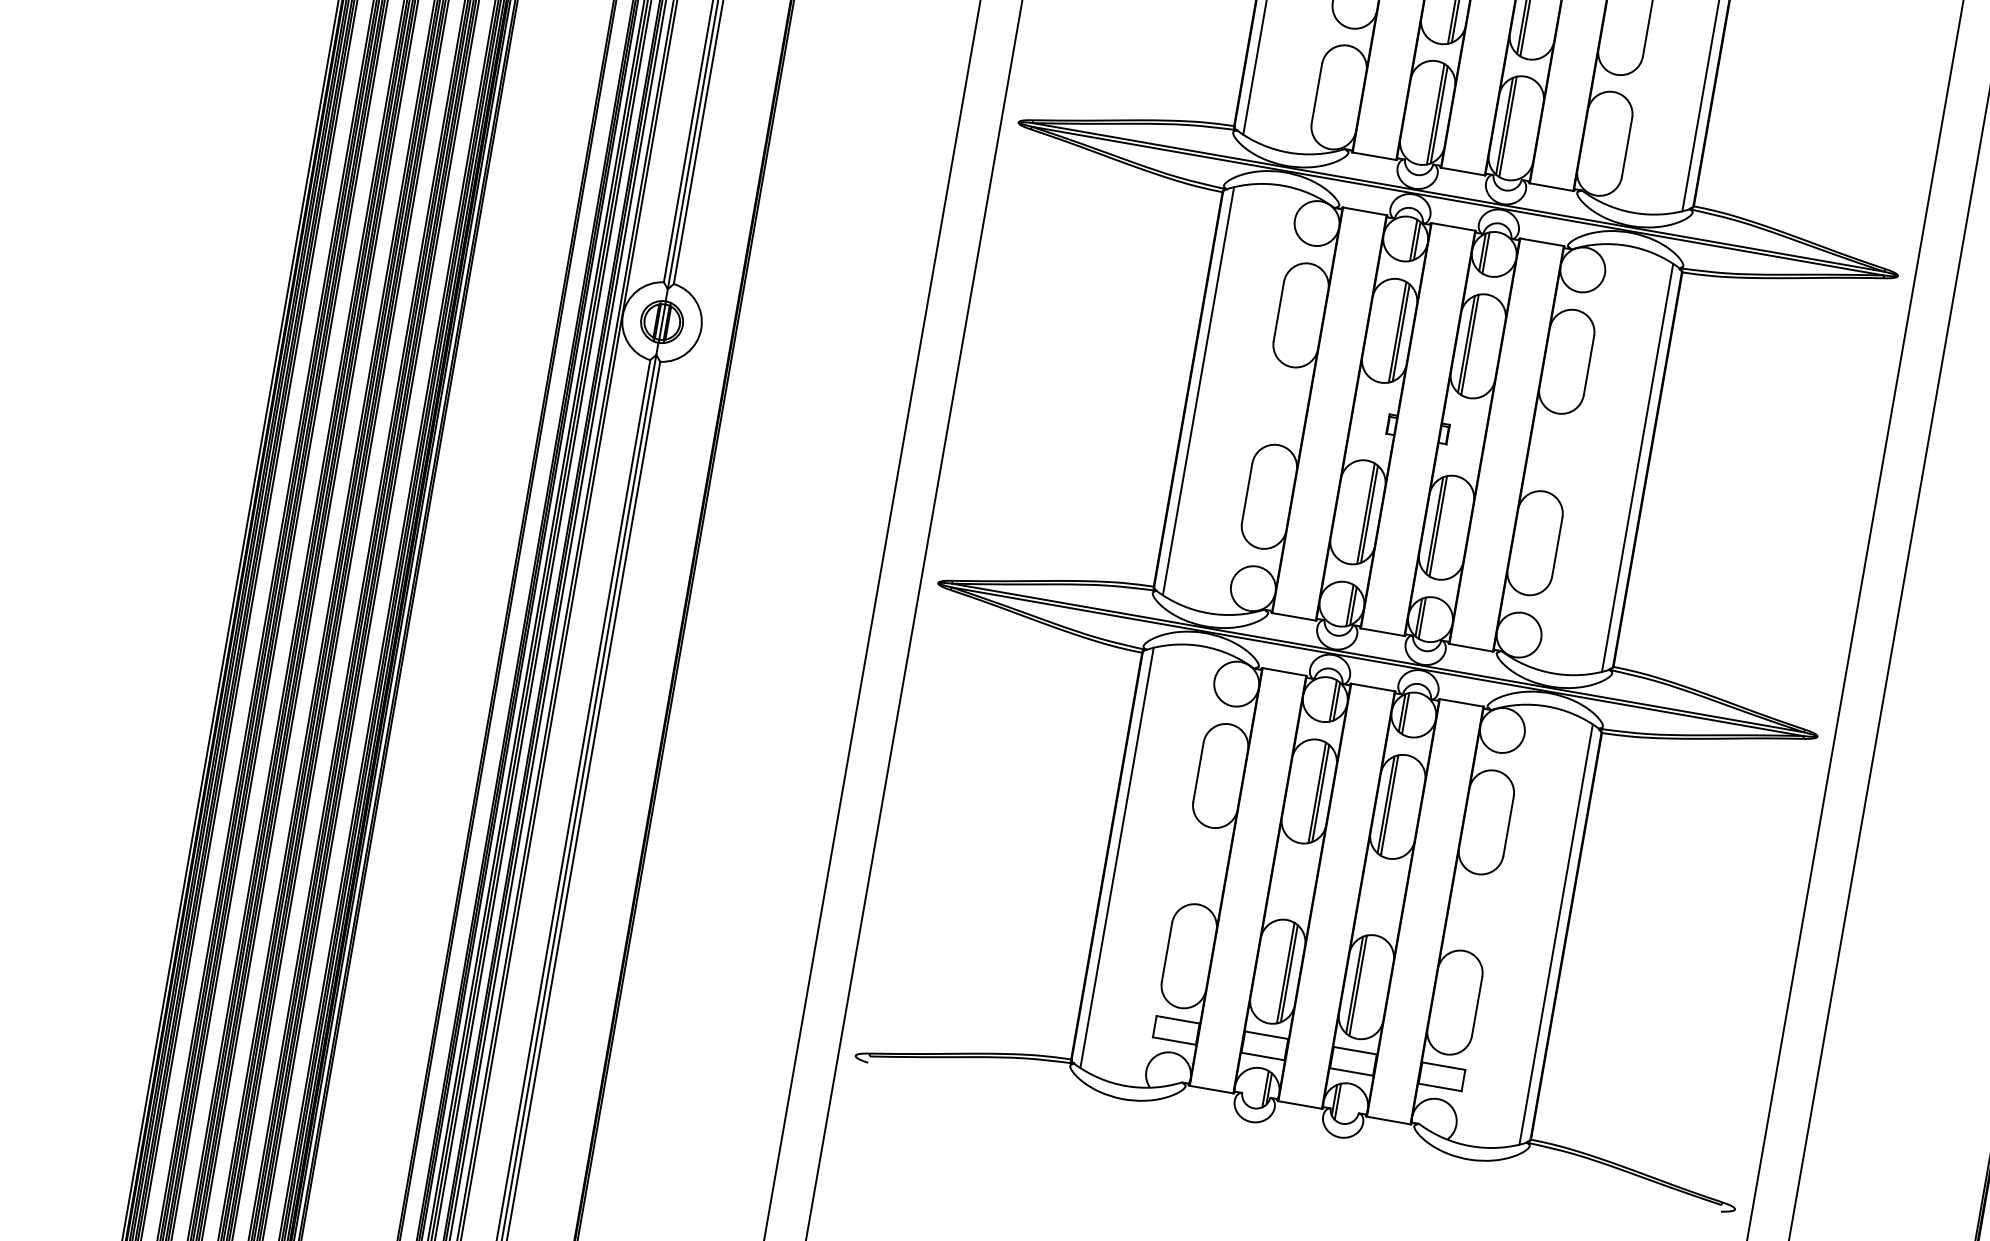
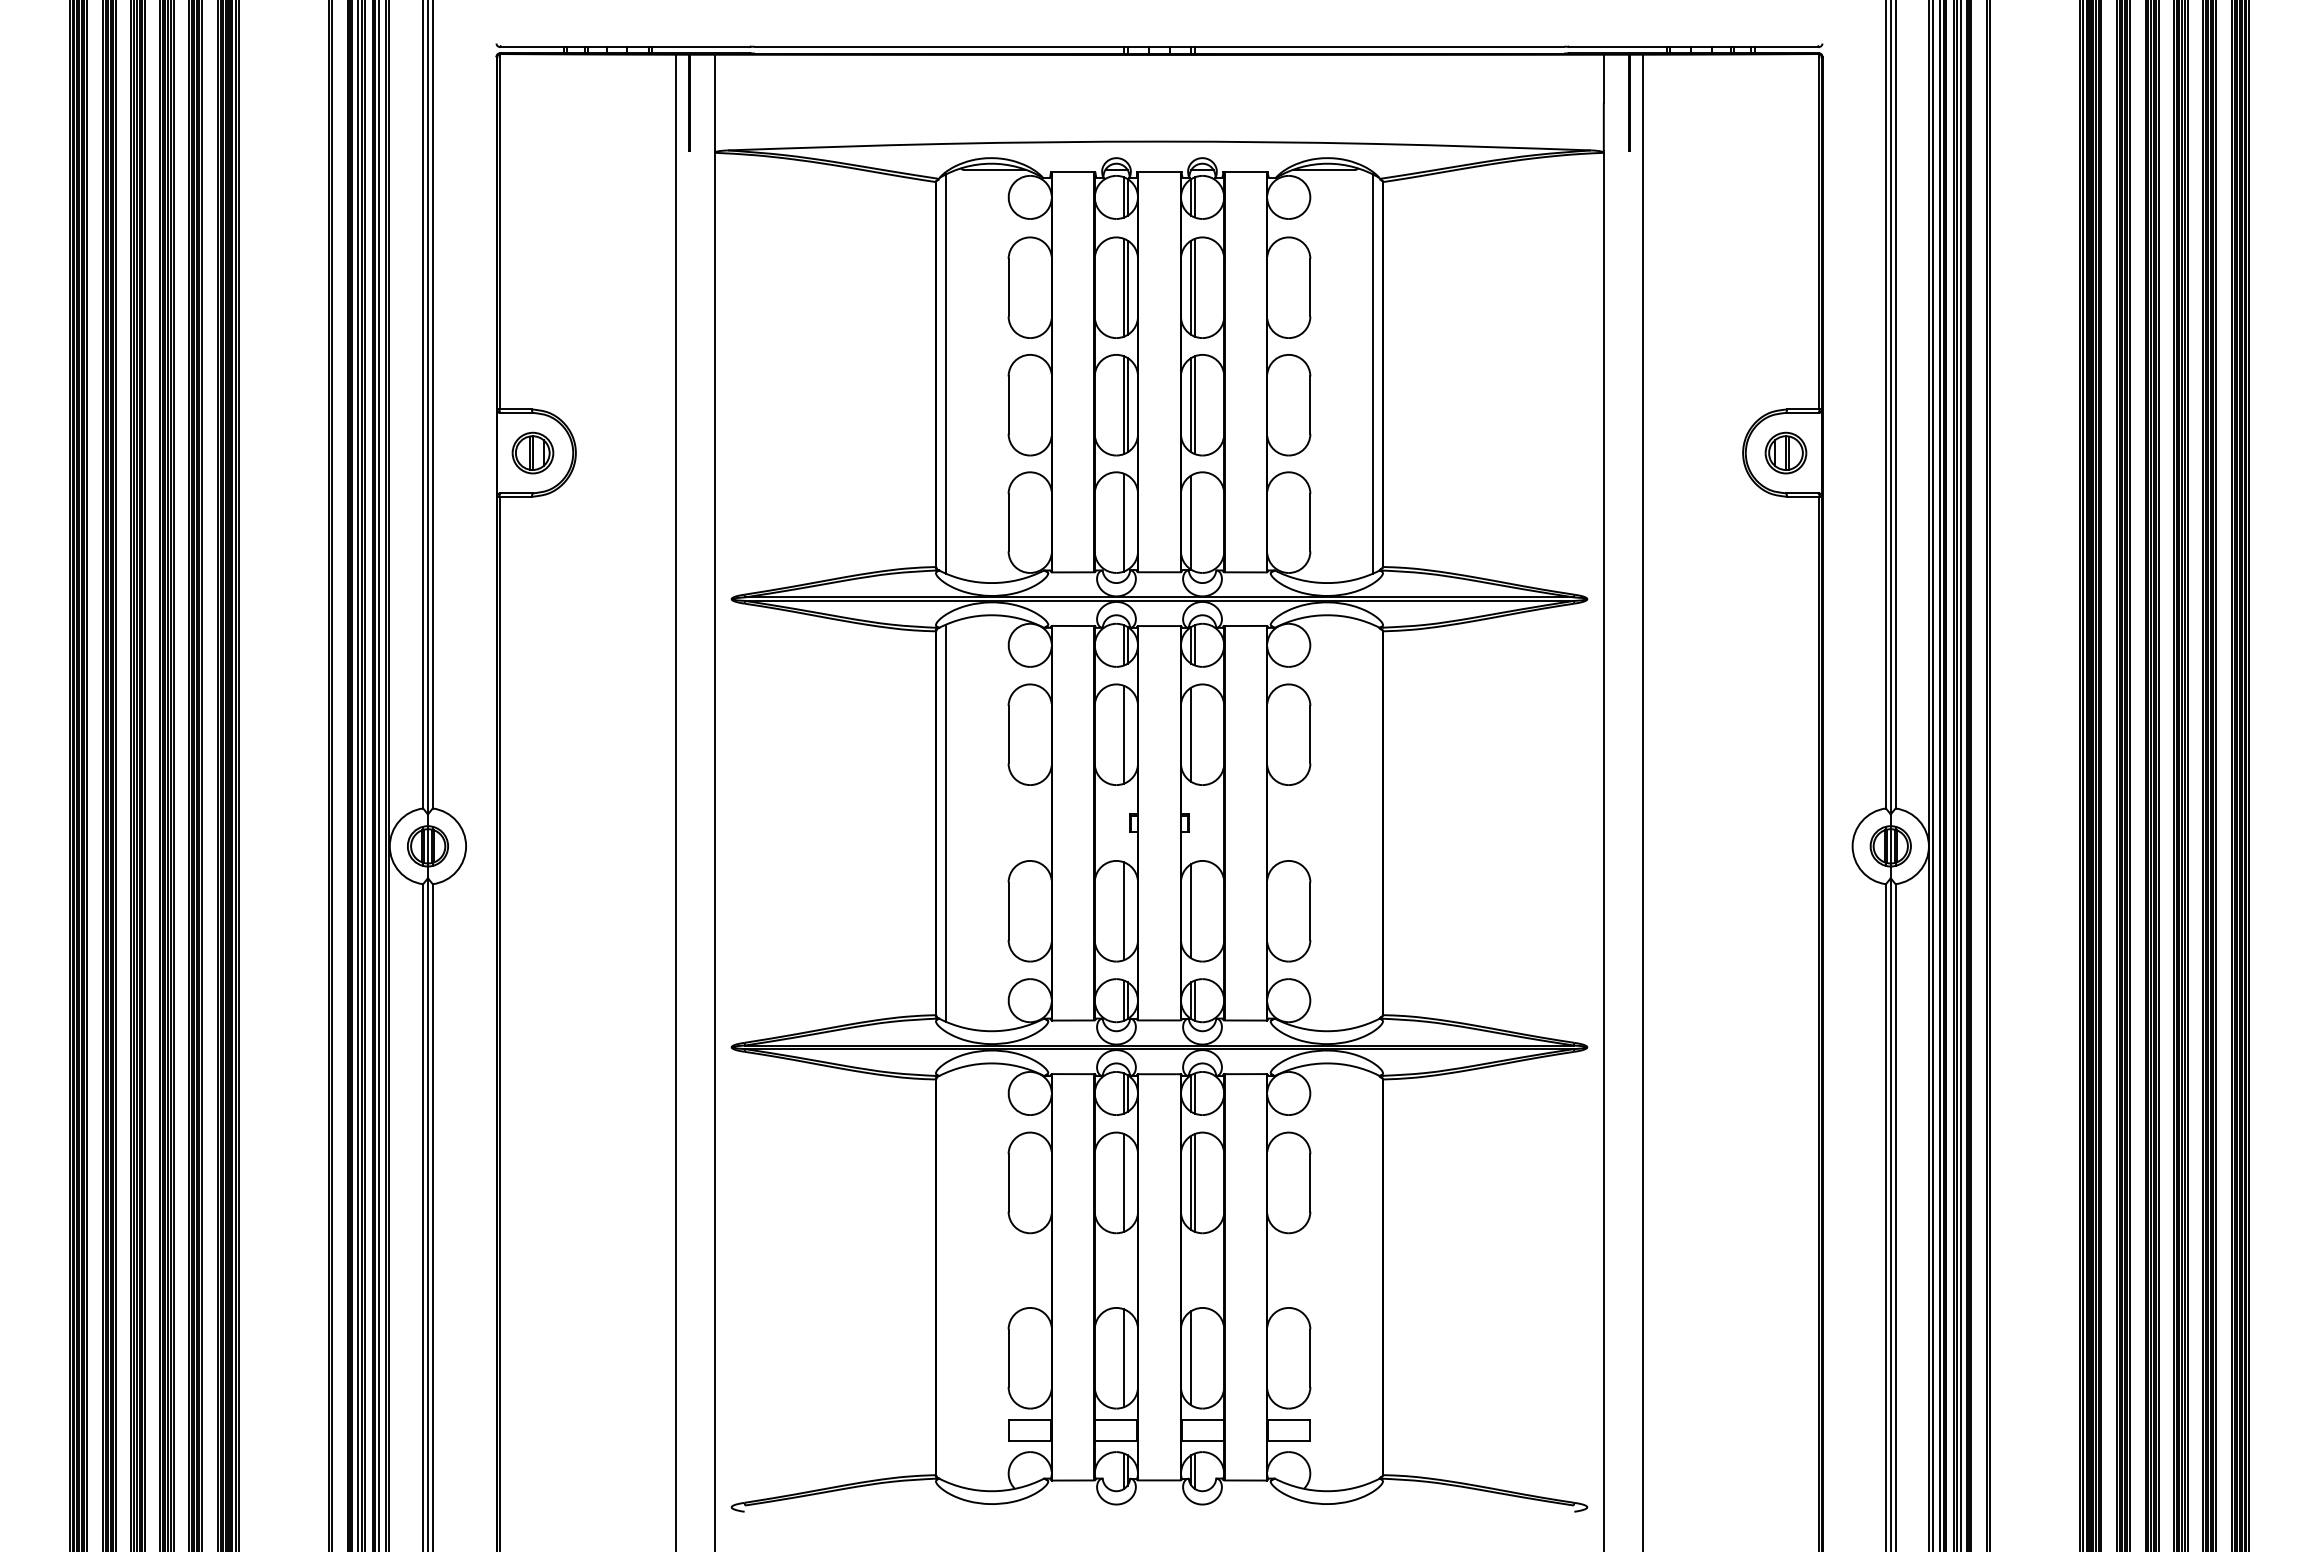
line: (1439, 114) -> (1127, 522), removed
line: (1507, 126) -> (1194, 522), removed
line: (1401, 332) -> (1127, 734), removed
line: (1469, 344) -> (1194, 734), removed
line: (1638, 467) -> (1373, 822), removed
line: (1369, 514) -> (1127, 911), removed
line: (1438, 526) -> (1194, 911), removed
line: (1320, 793) -> (1127, 1182), removed
line: (1116, 857) -> (945, 1276), removed
line: (1556, 933) -> (1373, 1276), removed
line: (1289, 973) -> (1127, 1358), removed
line: (1358, 985) -> (1194, 1358), removed

